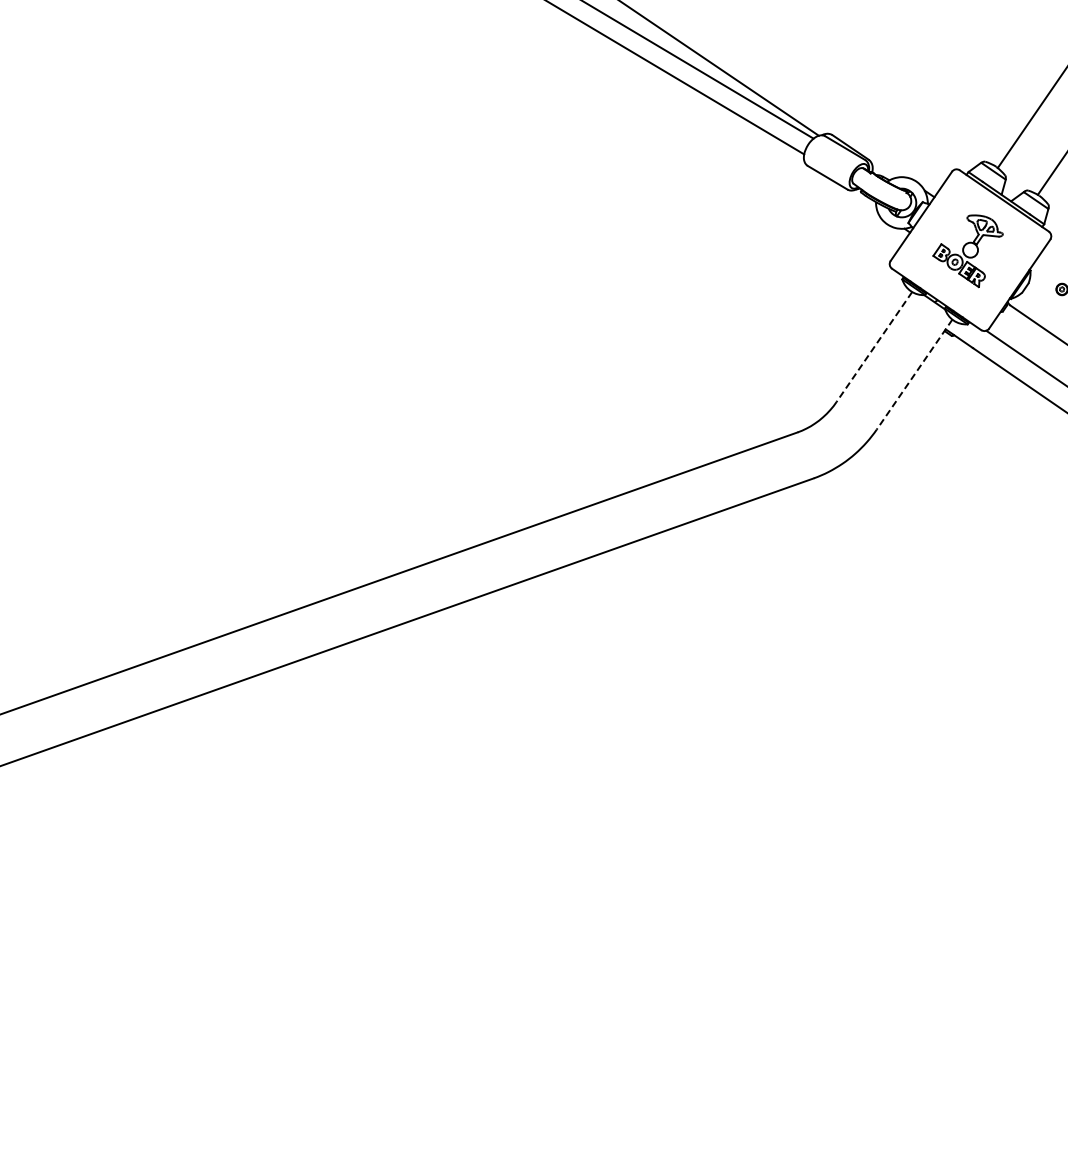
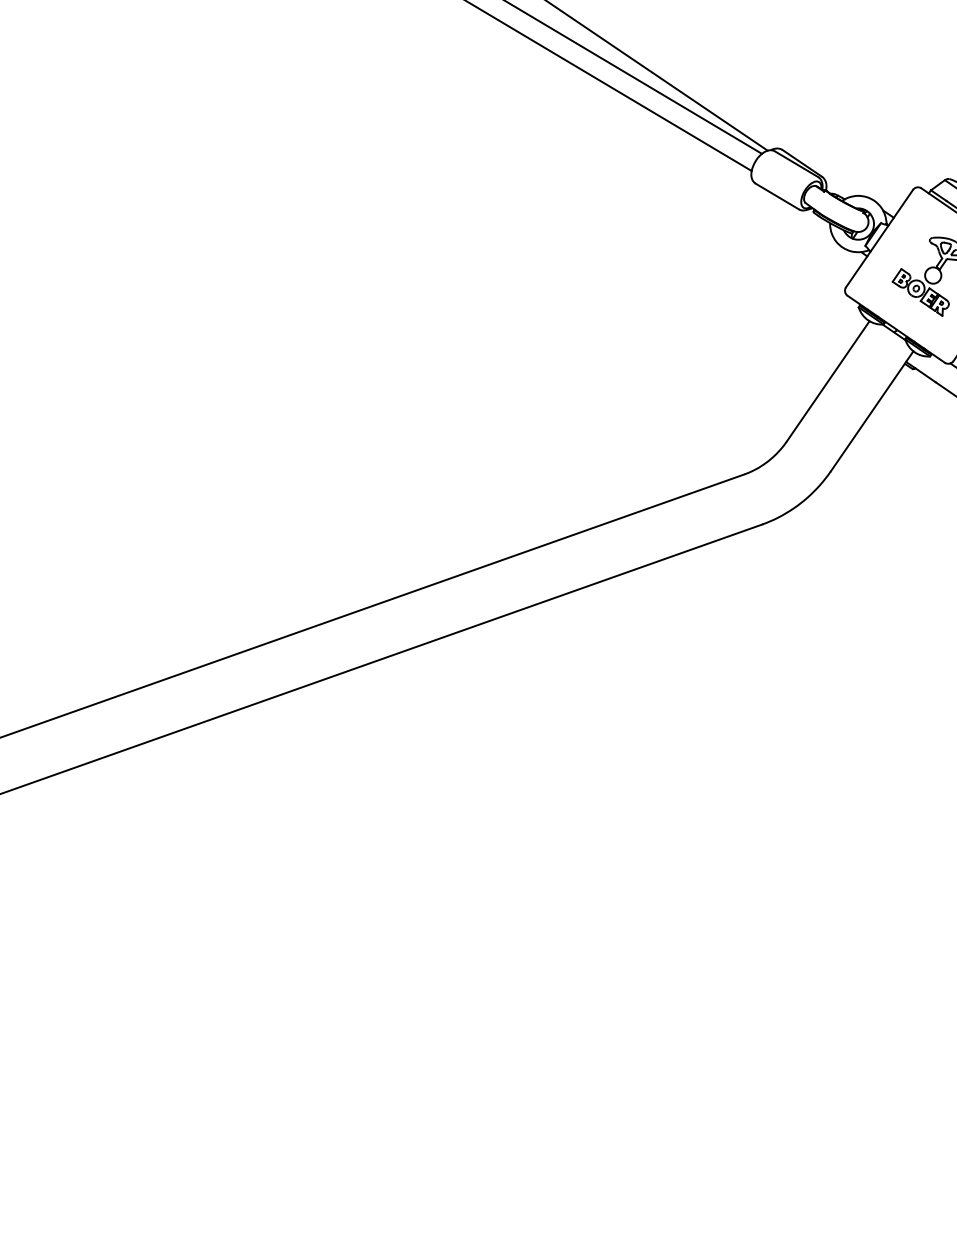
line: (874, 347) -> (828, 381), dashed -> solid
line: (914, 374) -> (872, 411), dashed -> solid

